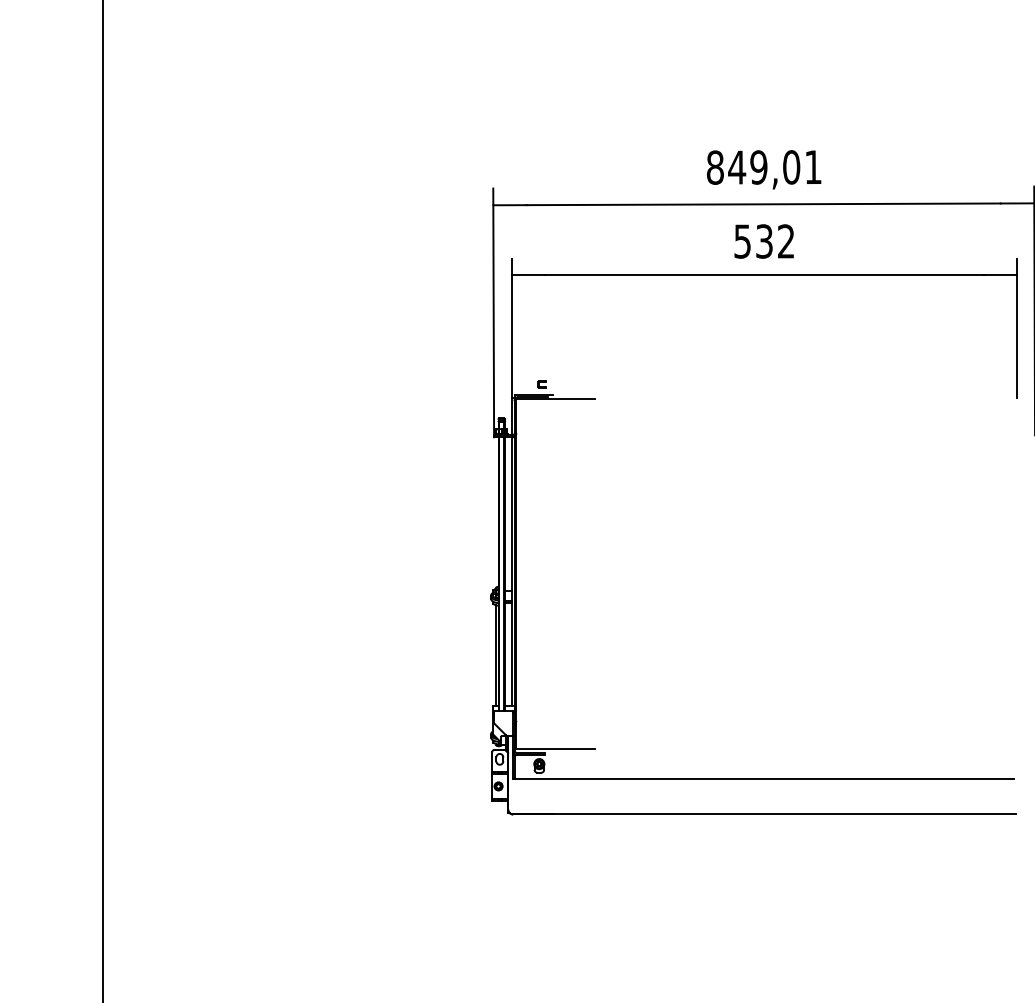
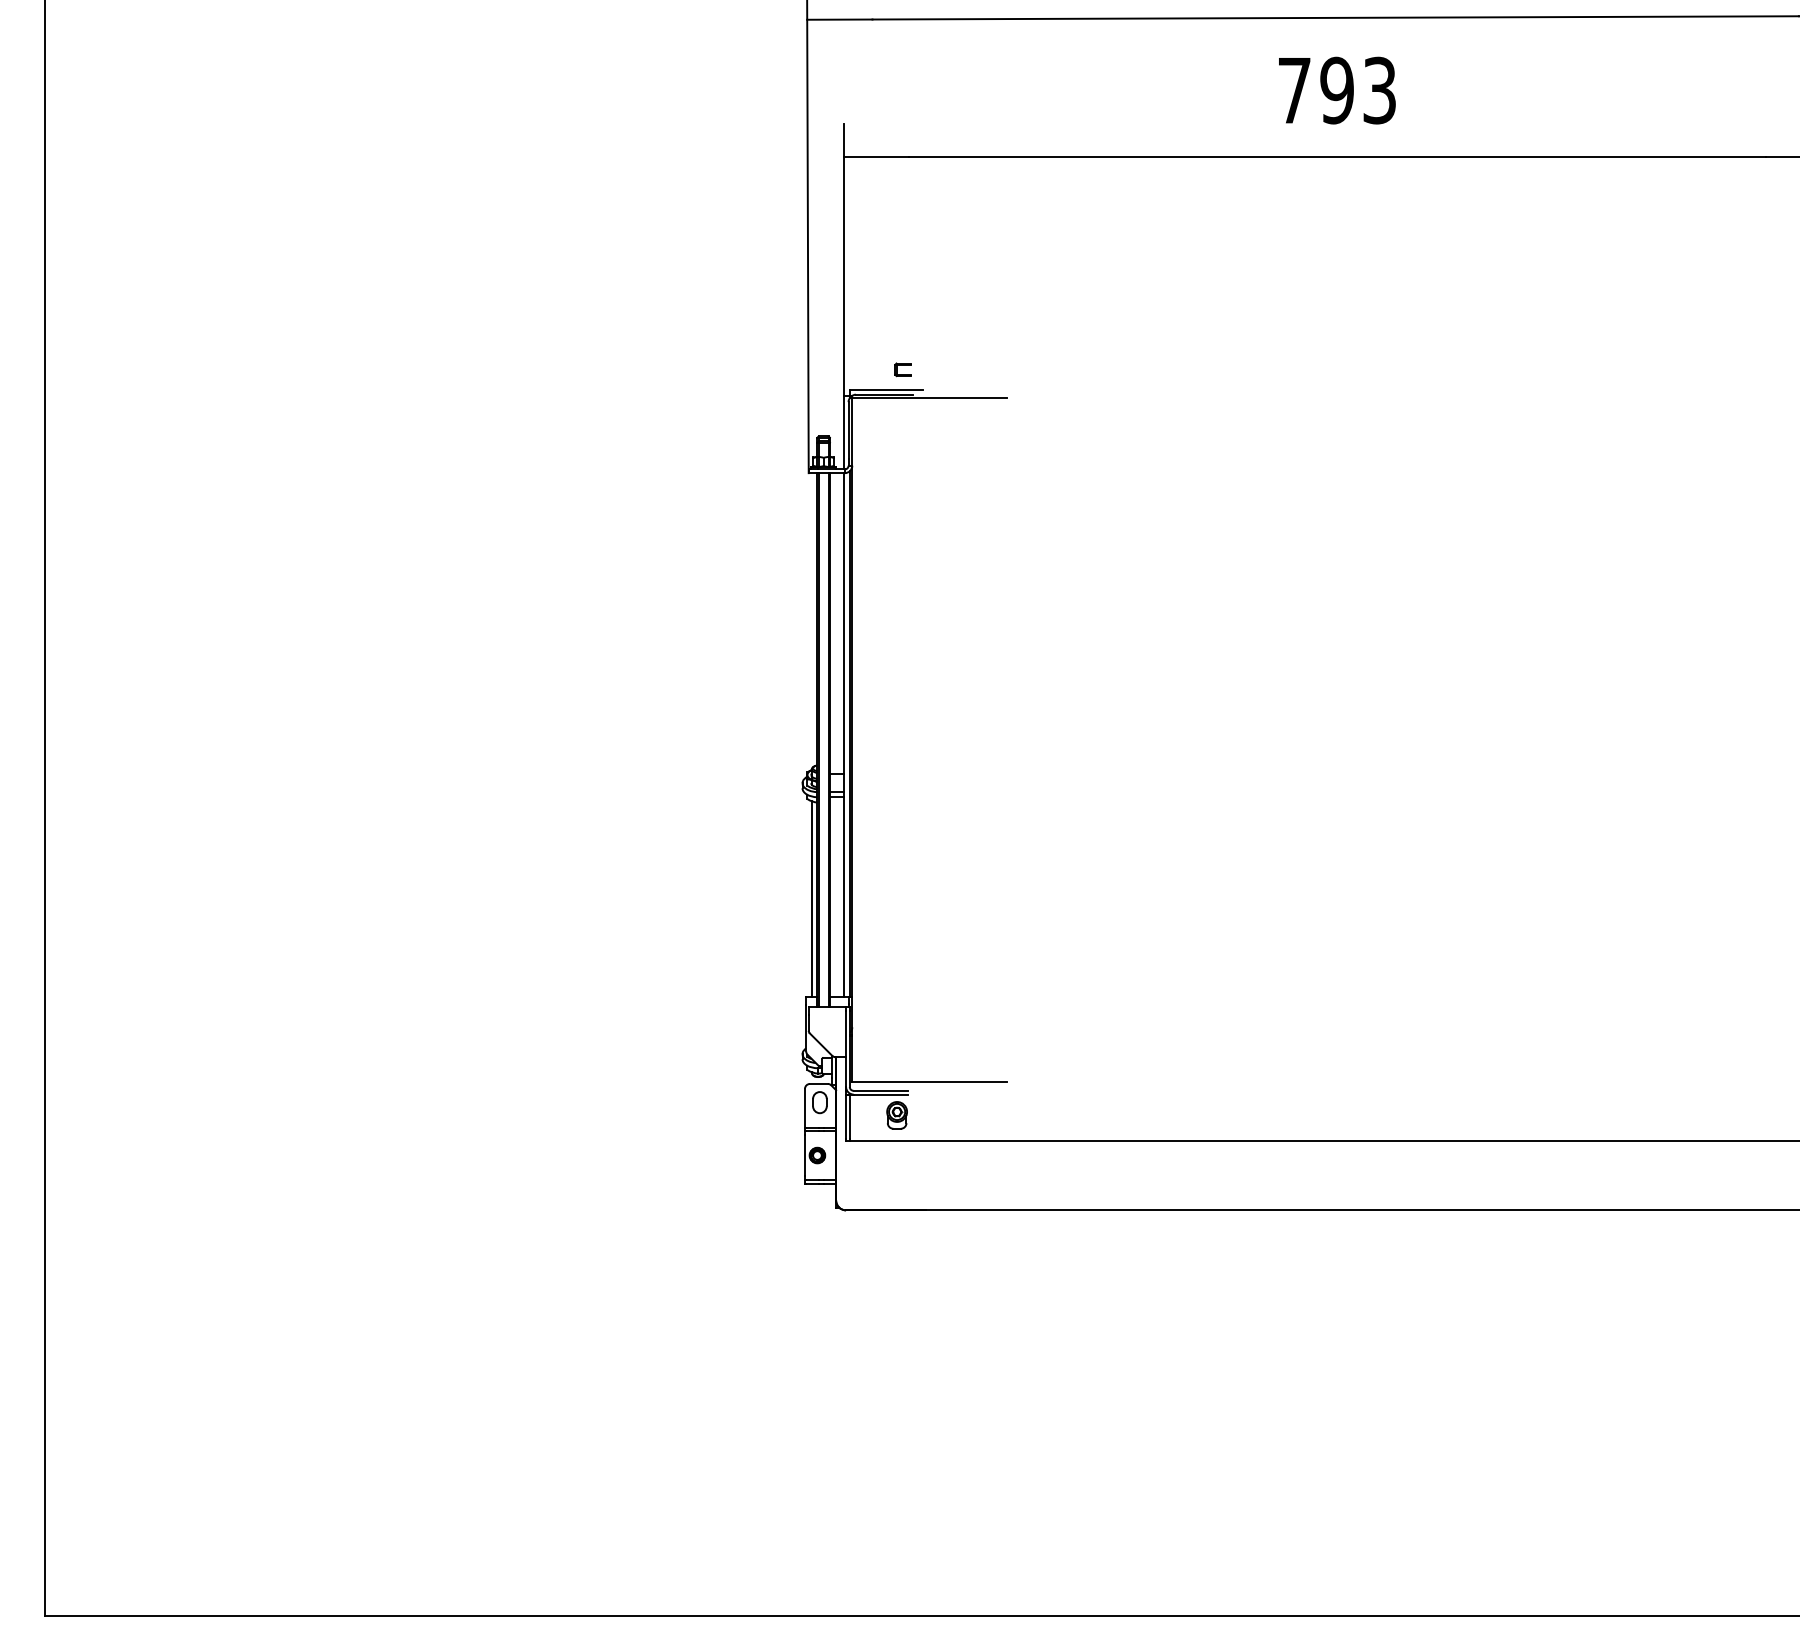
text: (764, 241) -> (1337, 90), 532 -> 793

